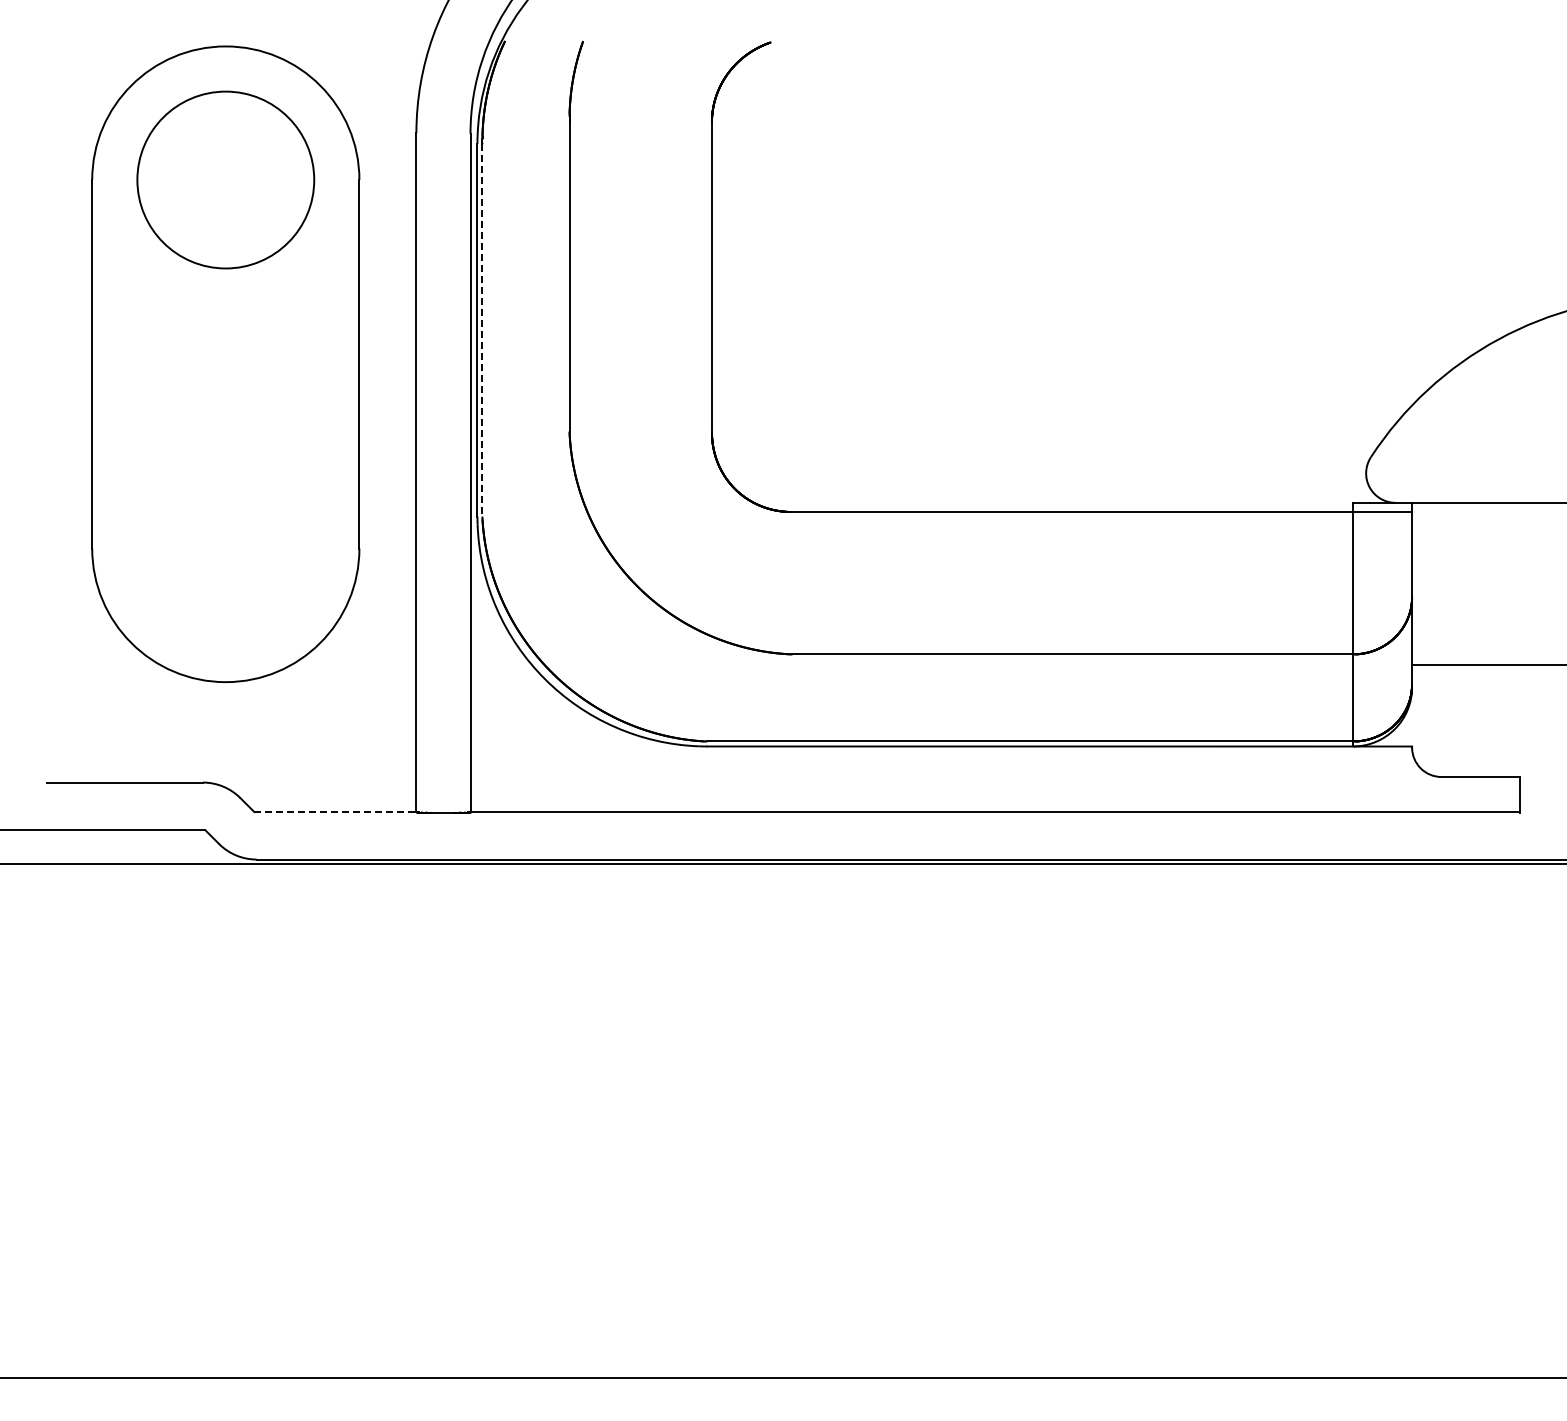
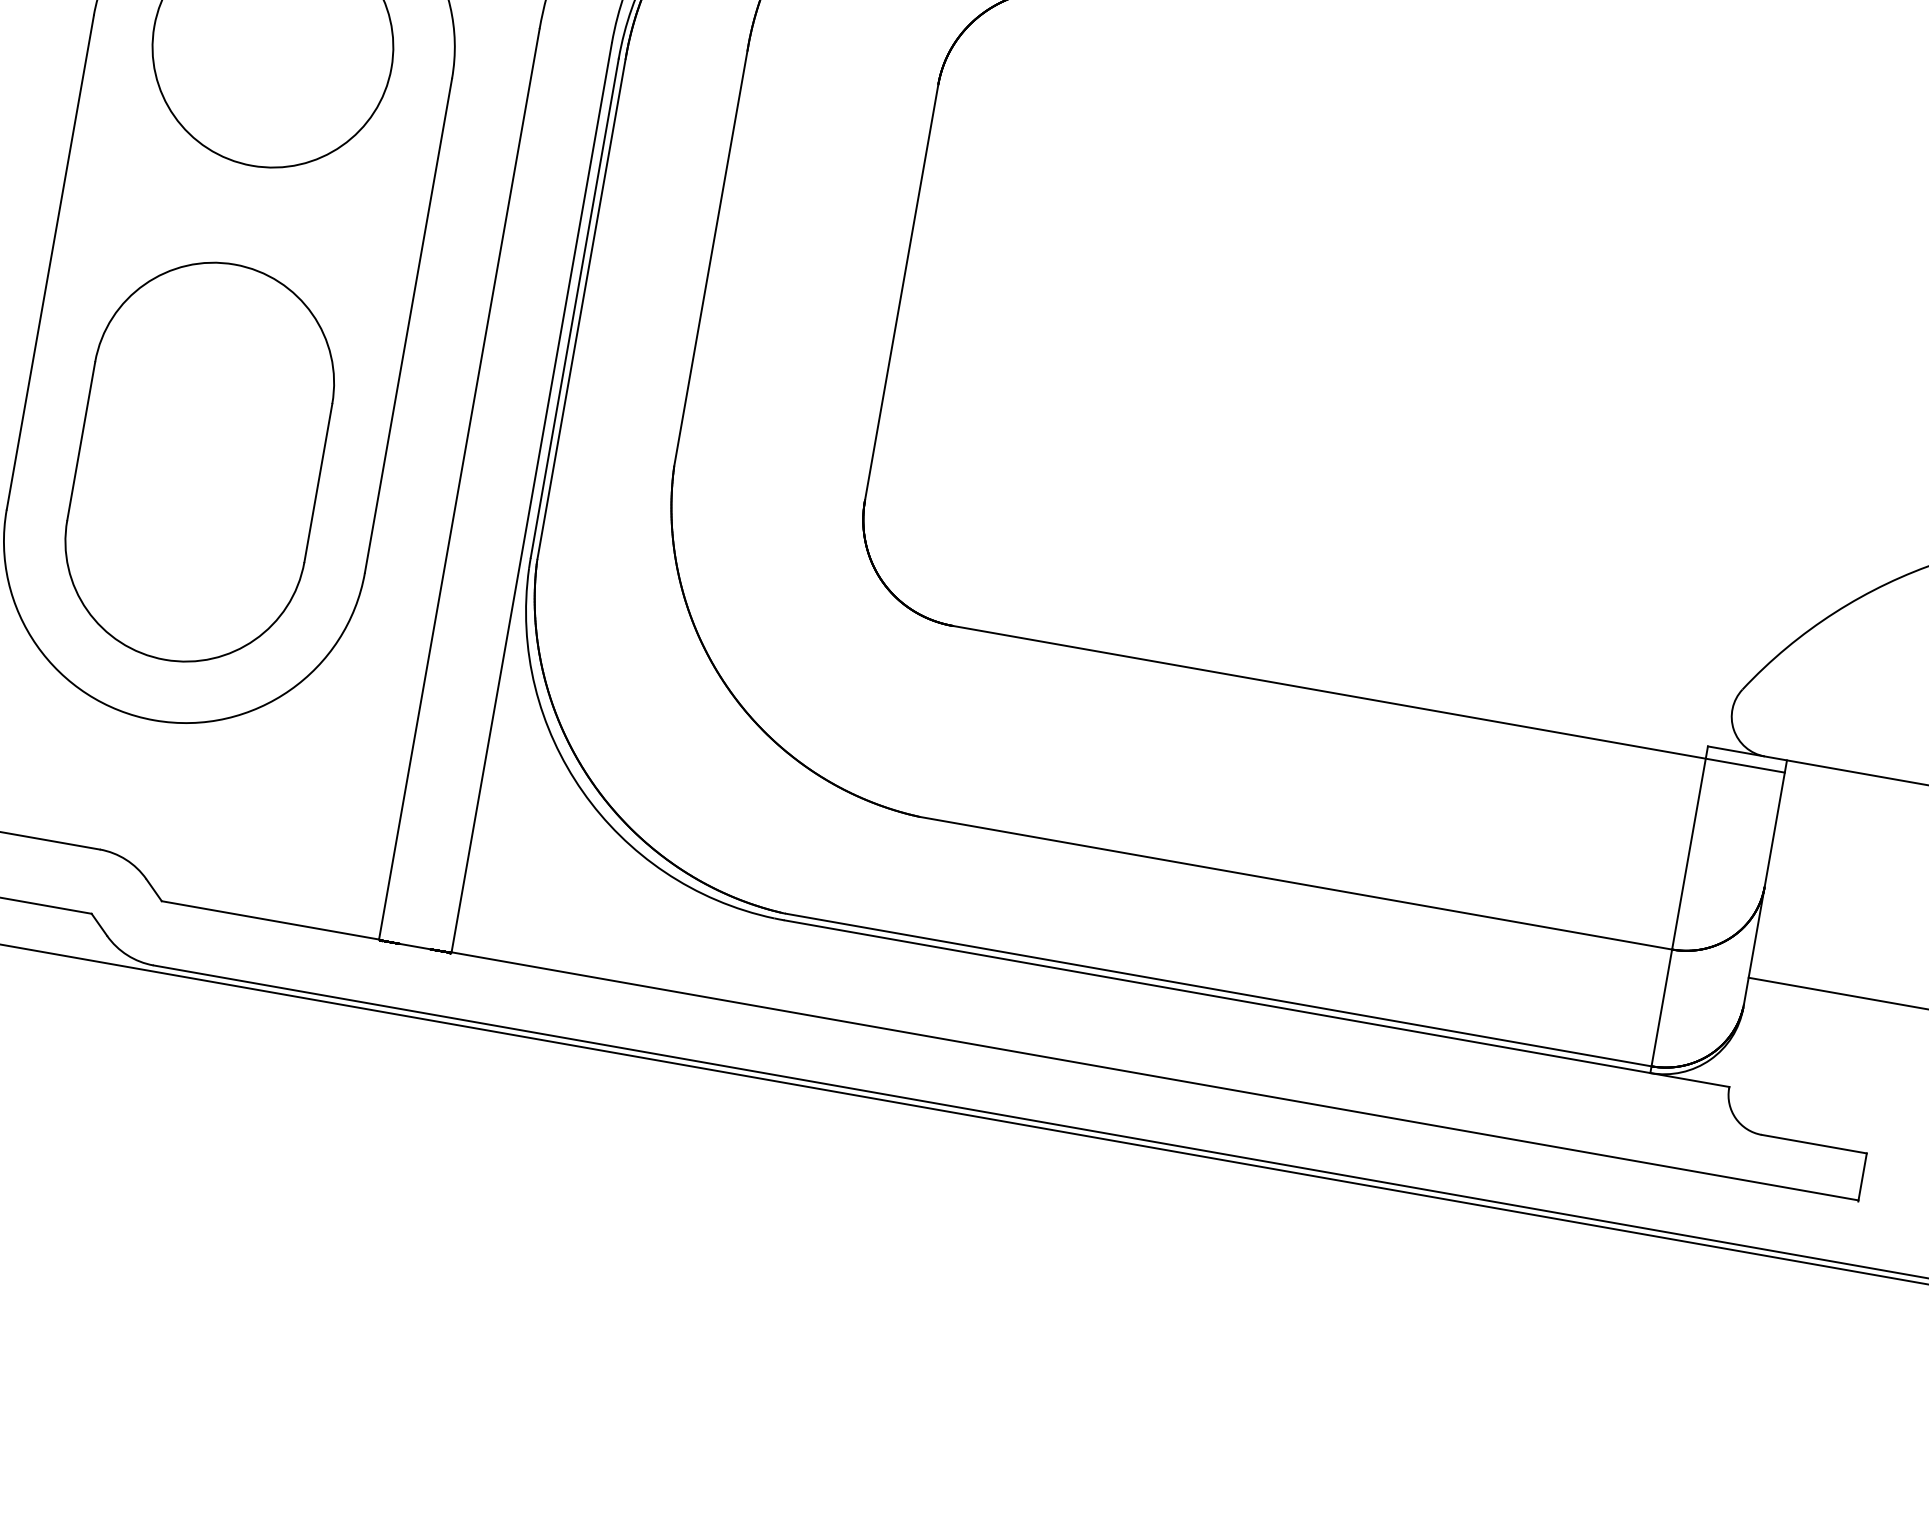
line: (482, 330) -> (581, 309), dashed -> solid
part: (225, 489) -> (199, 461), added
line: (335, 812) -> (270, 920), dashed -> solid

